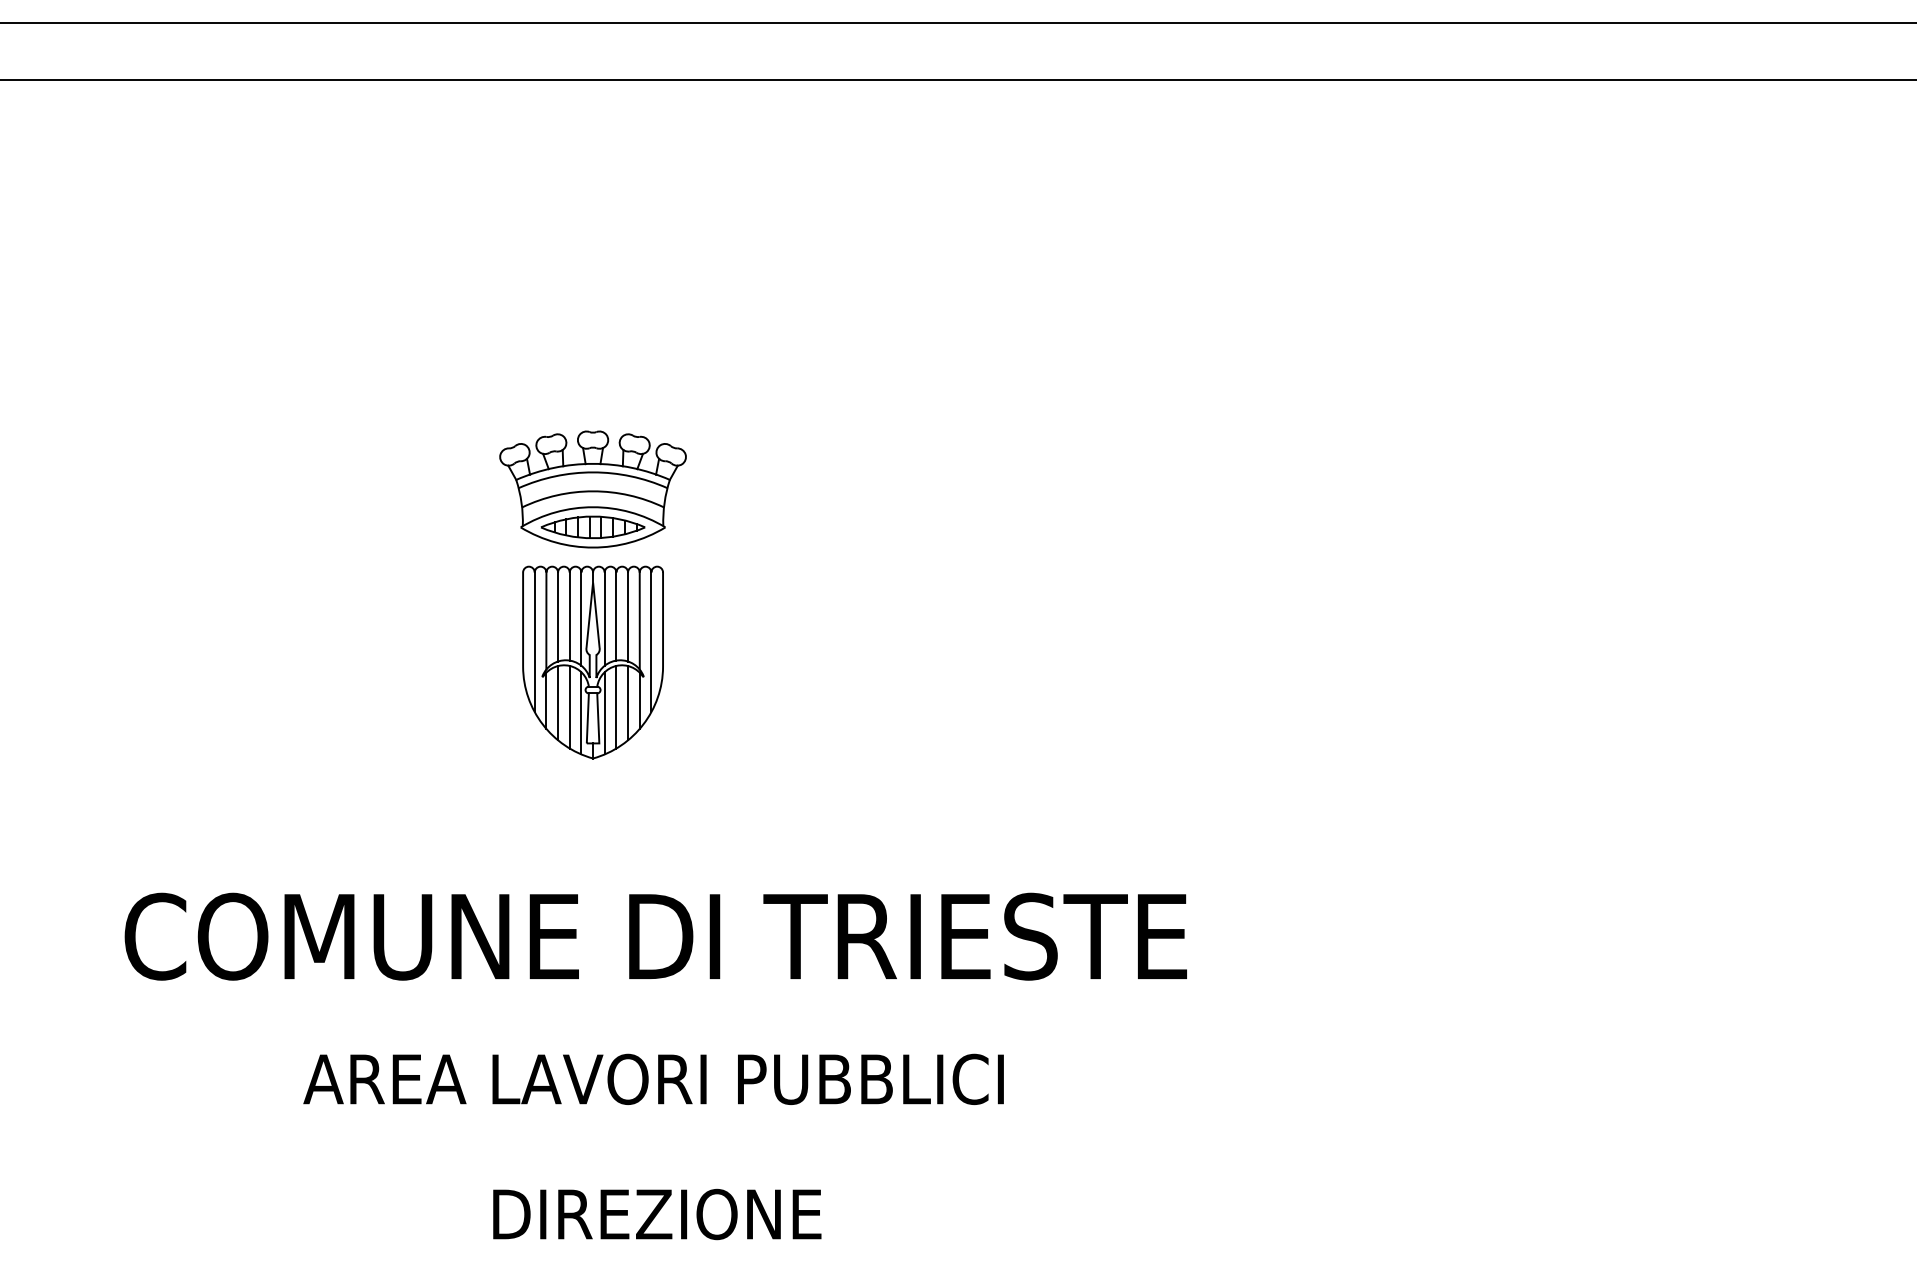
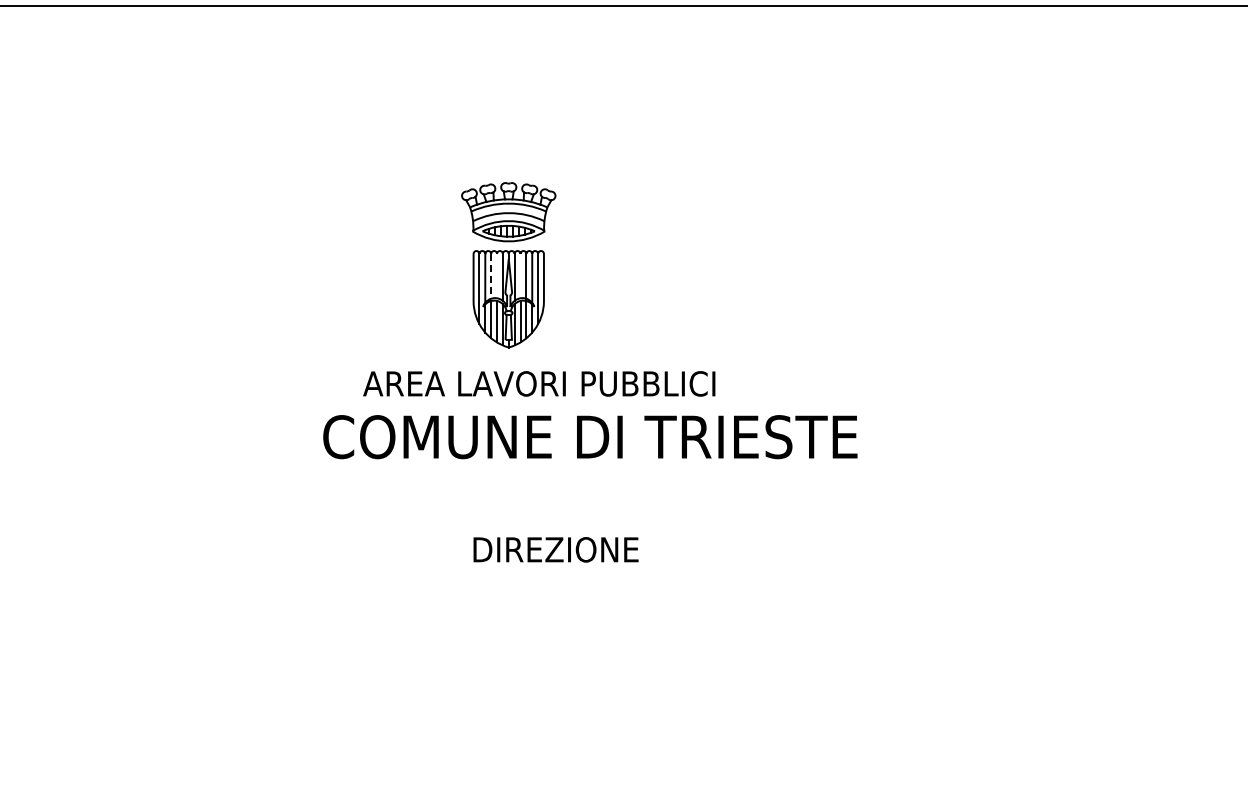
line: (570, 615) -> (497, 275), removed
line: (616, 615) -> (520, 275), removed
line: (558, 617) -> (491, 276), solid -> dashed
text: (656, 937) -> (590, 437), moved
text: (654, 1078) -> (539, 383), moved
text: (656, 1213) -> (555, 549), moved

